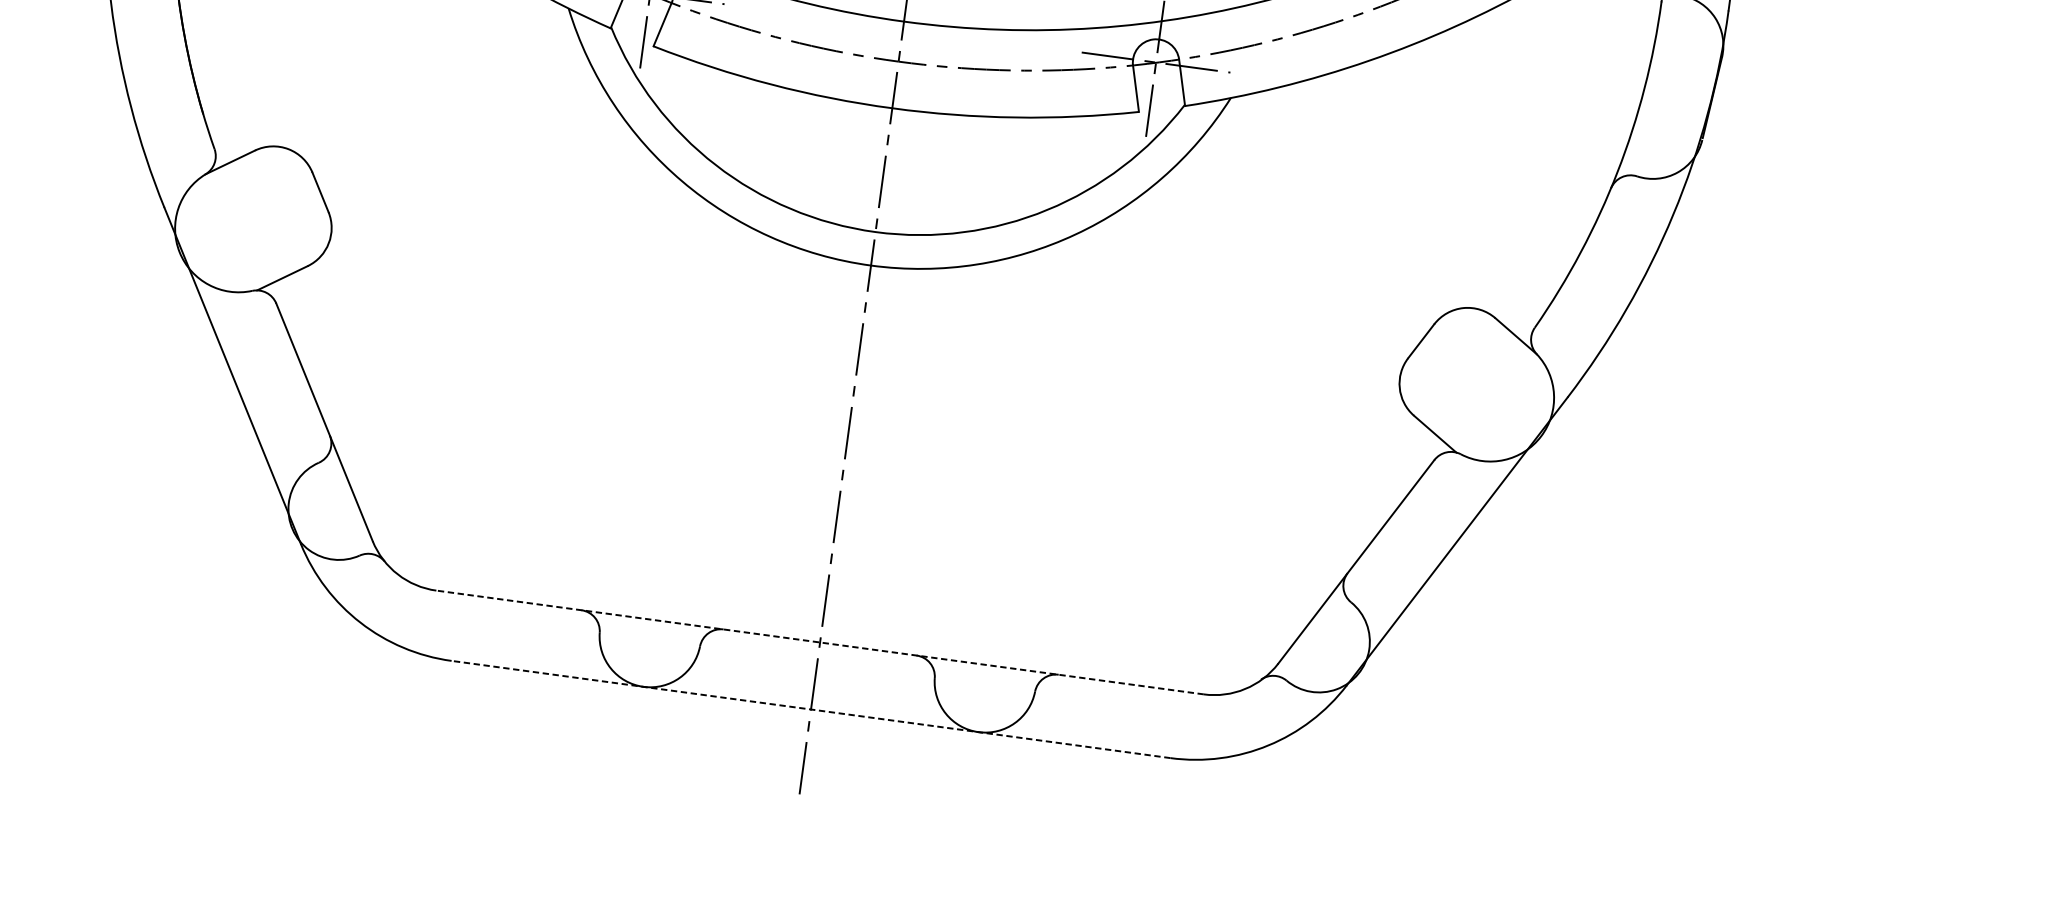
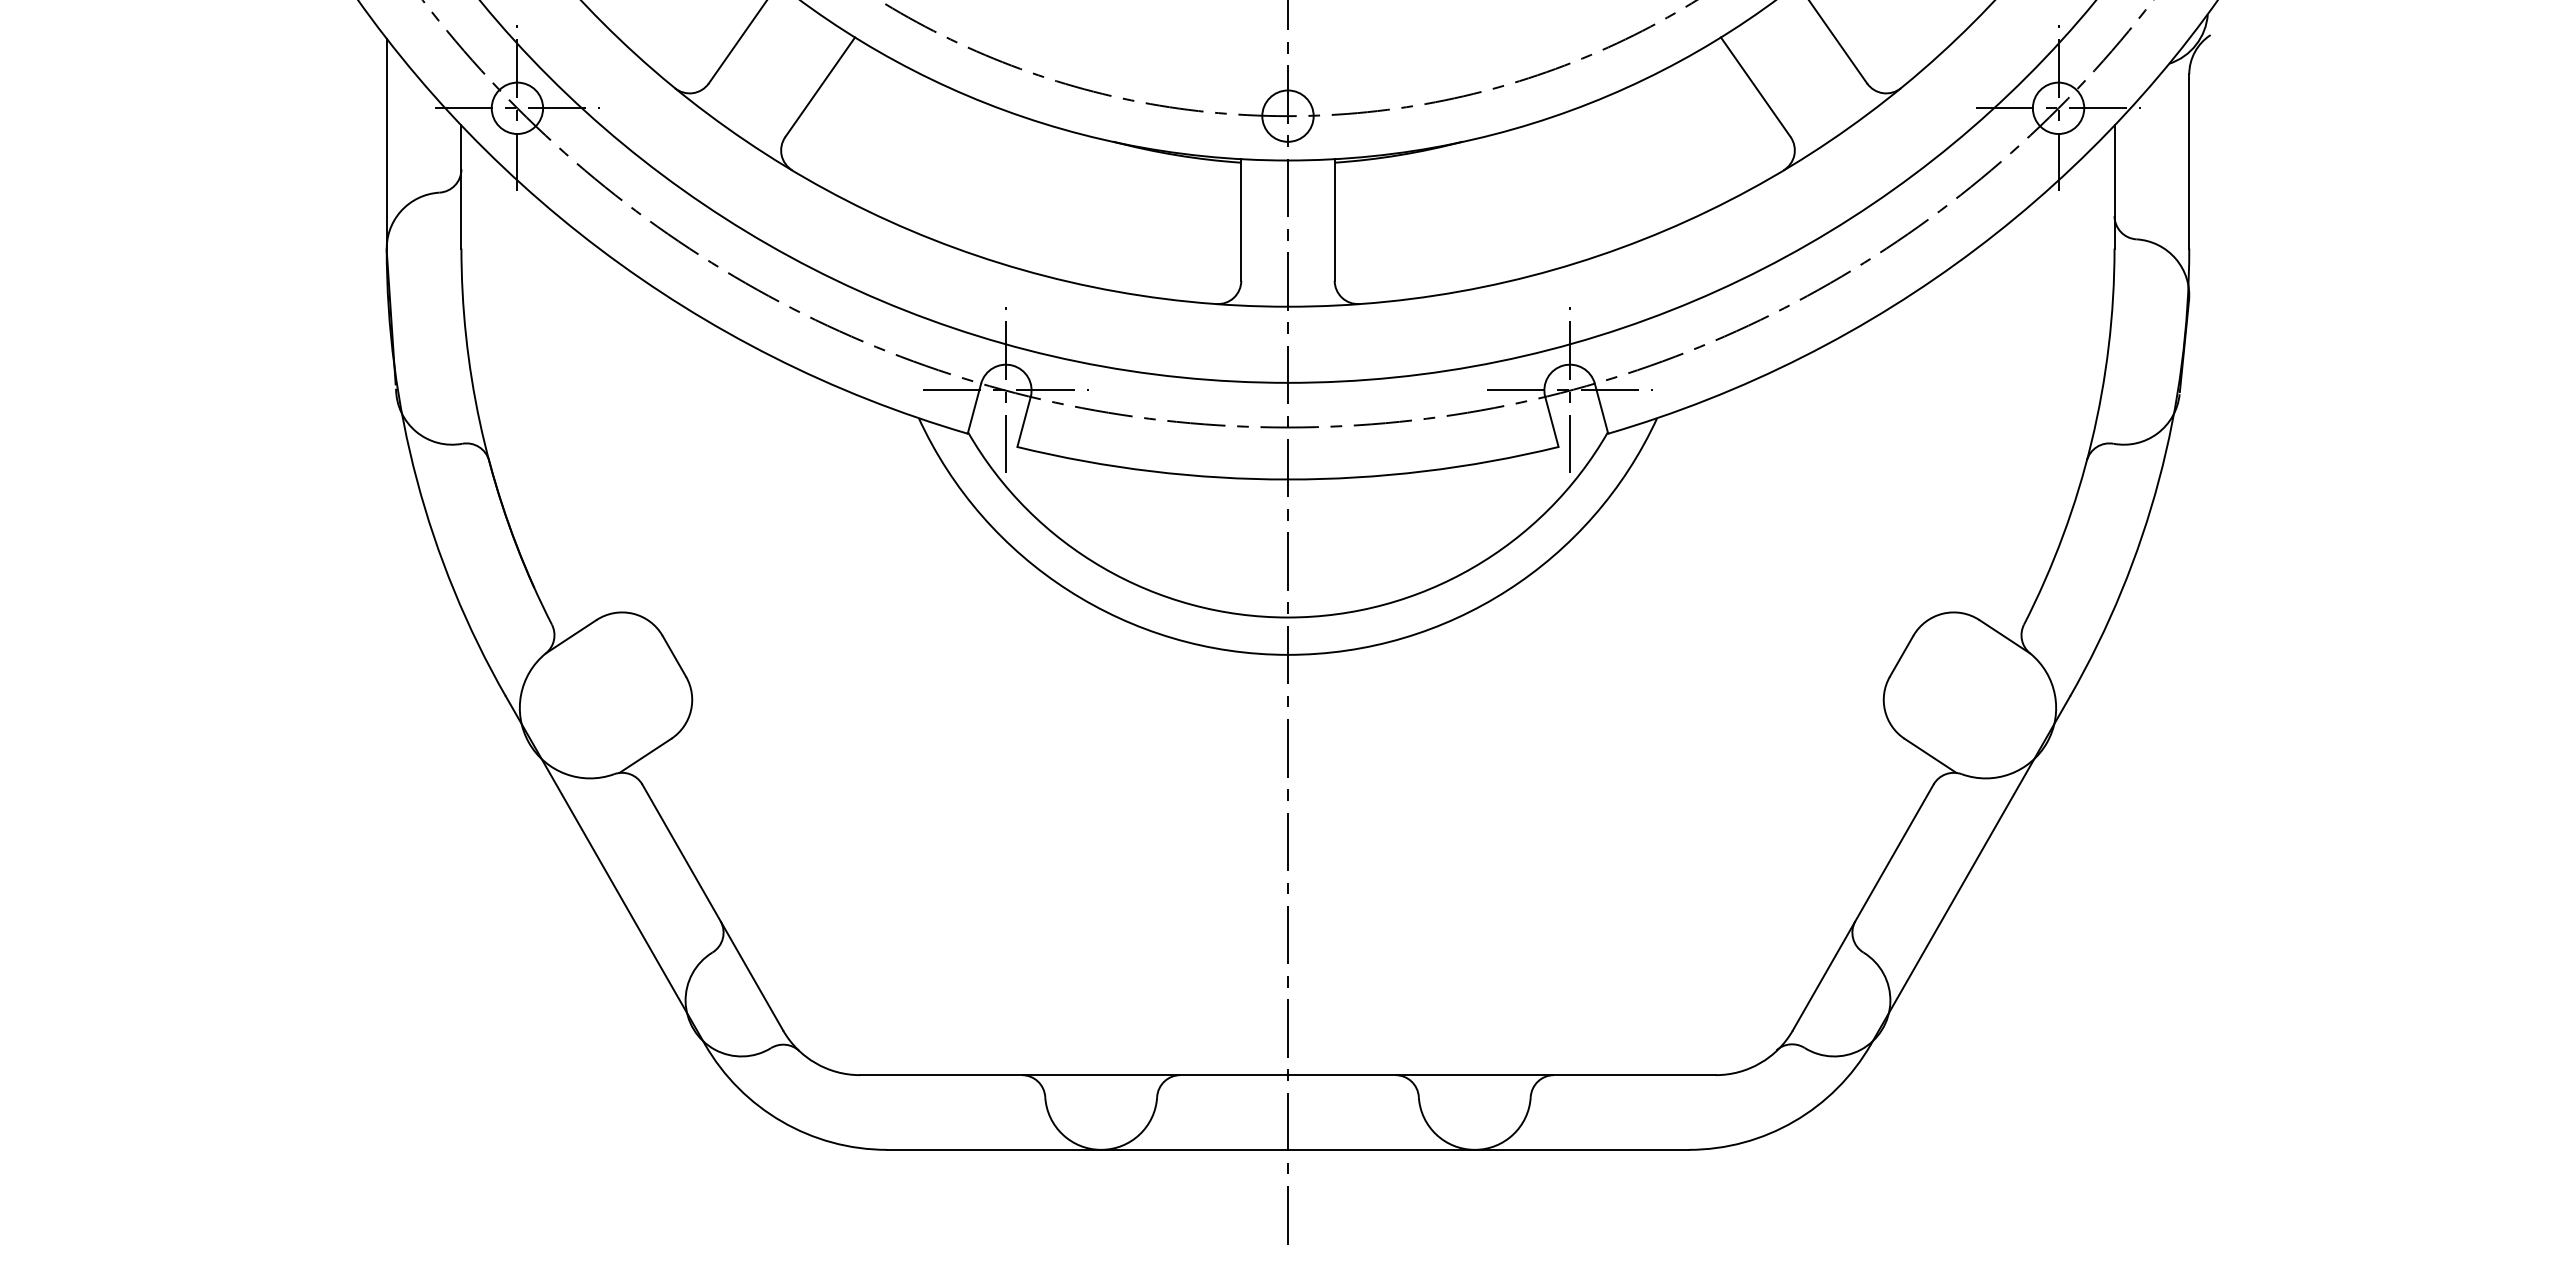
line: (820, 642) -> (1288, 1075), dashed -> solid
line: (811, 709) -> (1288, 1149), dashed -> solid

